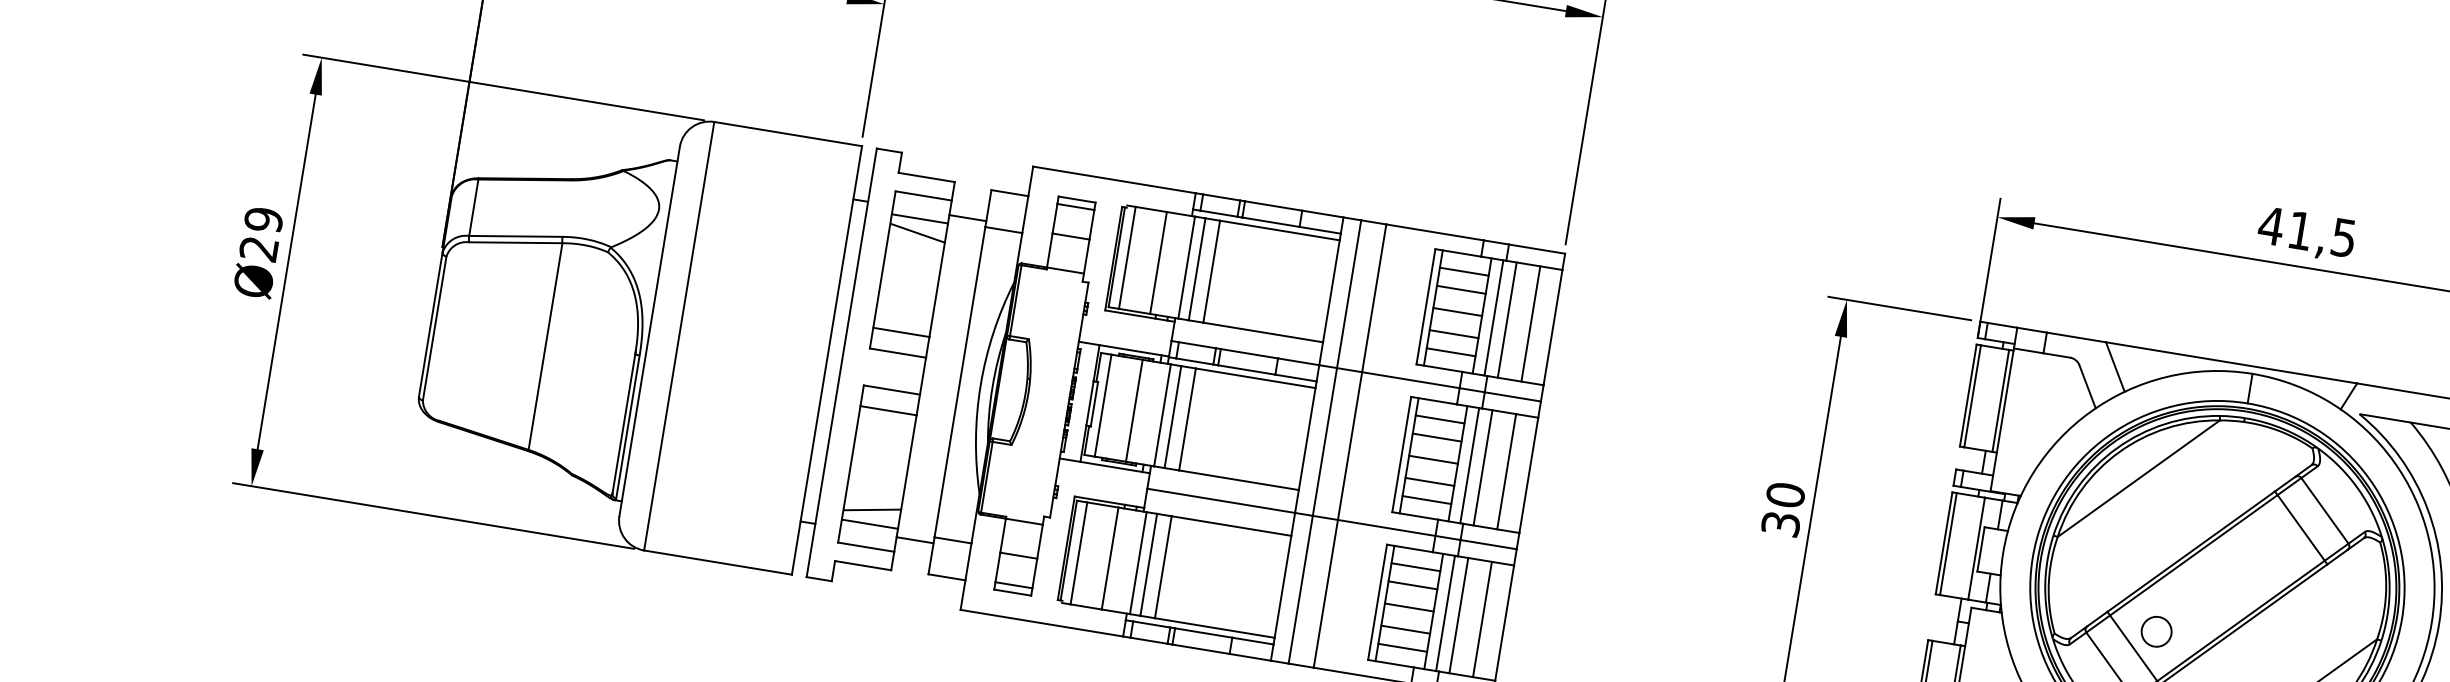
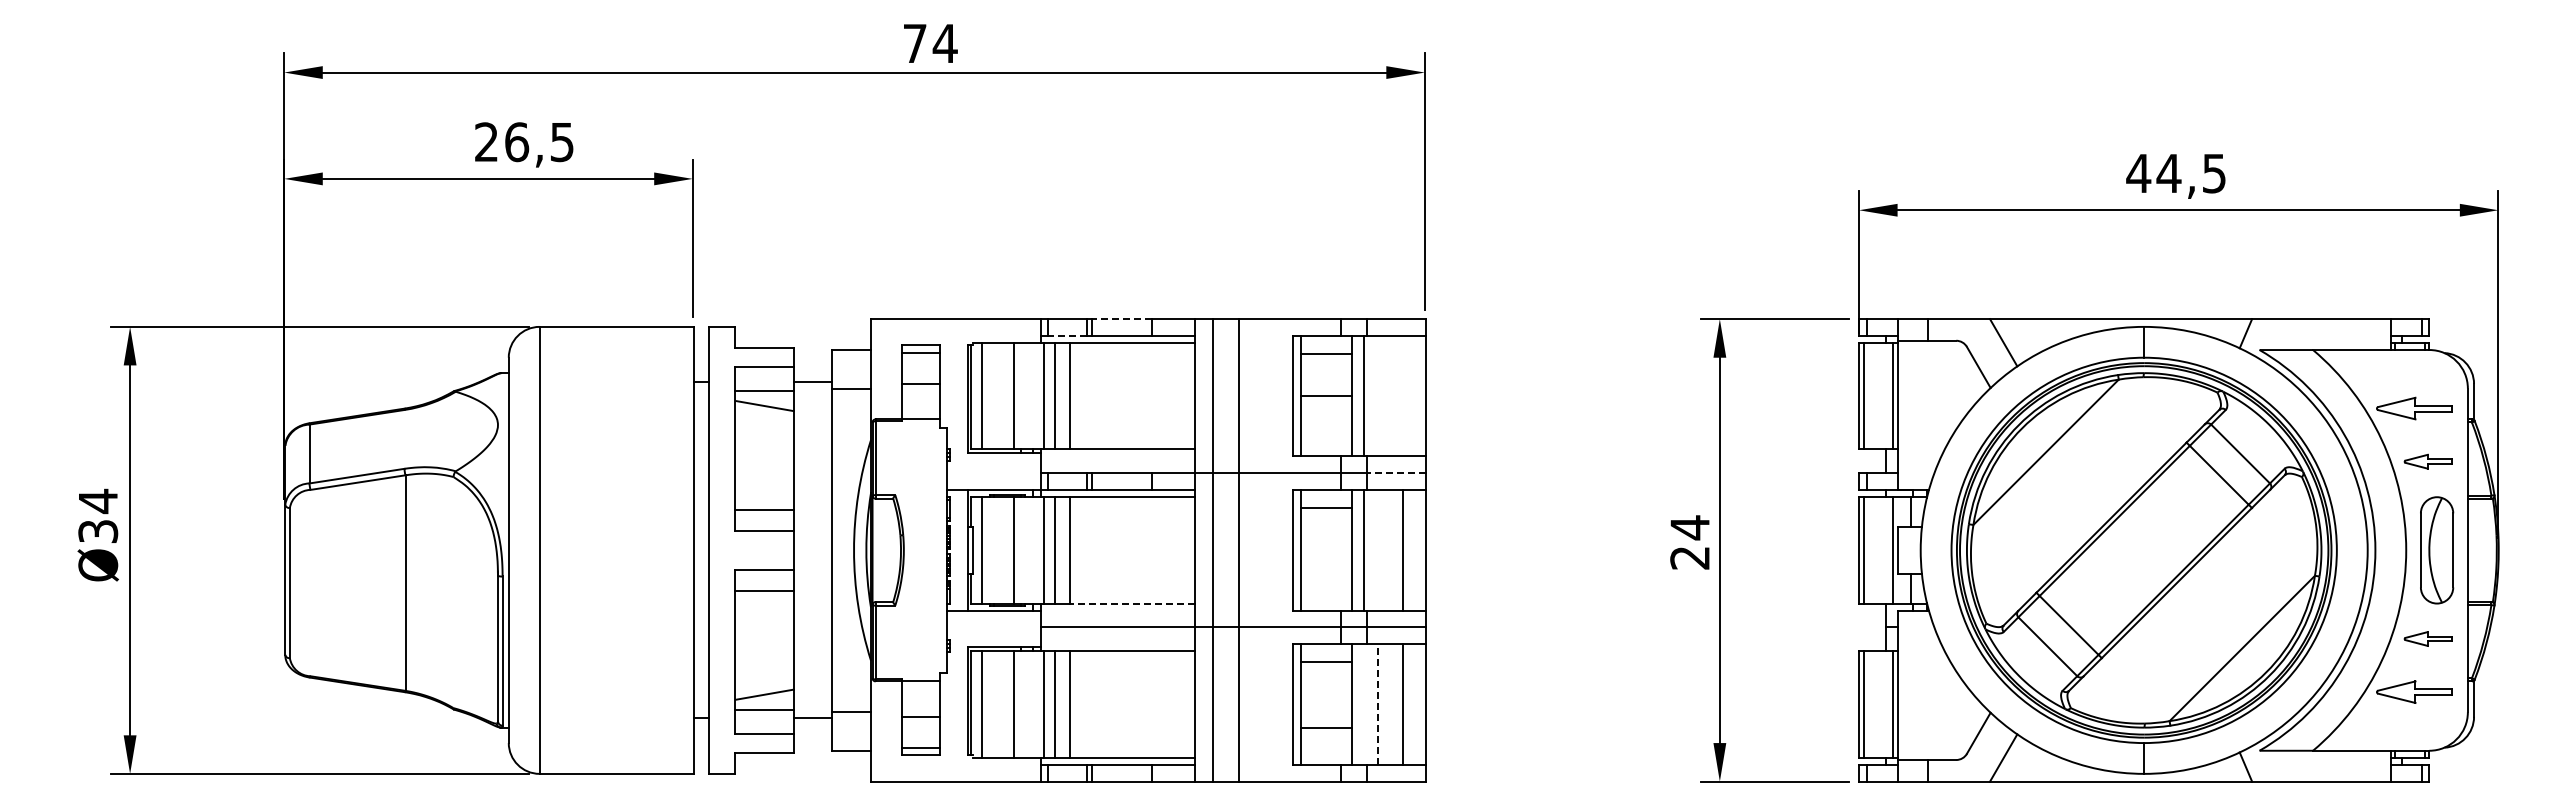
line: (1273, 206) -> (1121, 319), solid -> dashed
line: (1218, 214) -> (1067, 336), solid -> dashed
text: (2299, 230) -> (2168, 173), 41,5 -> 44,5
text: (261, 233) -> (98, 515), Ø29 -> Ø34
line: (1461, 290) -> (1326, 373), removed
line: (1507, 320) -> (1378, 396), removed
line: (1530, 324) -> (1402, 396), removed
line: (1454, 334) -> (1326, 419), removed
line: (1451, 352) -> (1326, 438), removed
line: (1512, 397) -> (1396, 473), solid -> dashed
line: (1437, 437) -> (1326, 527), removed
line: (1433, 459) -> (1326, 550), removed
line: (1483, 468) -> (1378, 550), removed
line: (1238, 480) -> (1131, 603), solid -> dashed
line: (1429, 481) -> (1326, 573), removed
line: (1426, 500) -> (1326, 592), removed
text: (1783, 509) -> (1690, 542), 30 -> 24
line: (1412, 585) -> (1326, 681), removed
line: (1409, 607) -> (1326, 704), removed
line: (1445, 613) -> (1364, 704), removed
line: (1459, 615) -> (1378, 704), solid -> dashed
part: (2156, 631) -> (2089, 604), removed
line: (1402, 647) -> (1326, 746), removed

